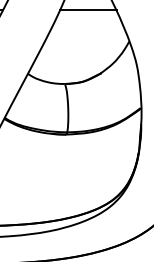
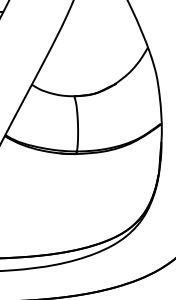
line: (87, 9) -> (100, 11), removed

